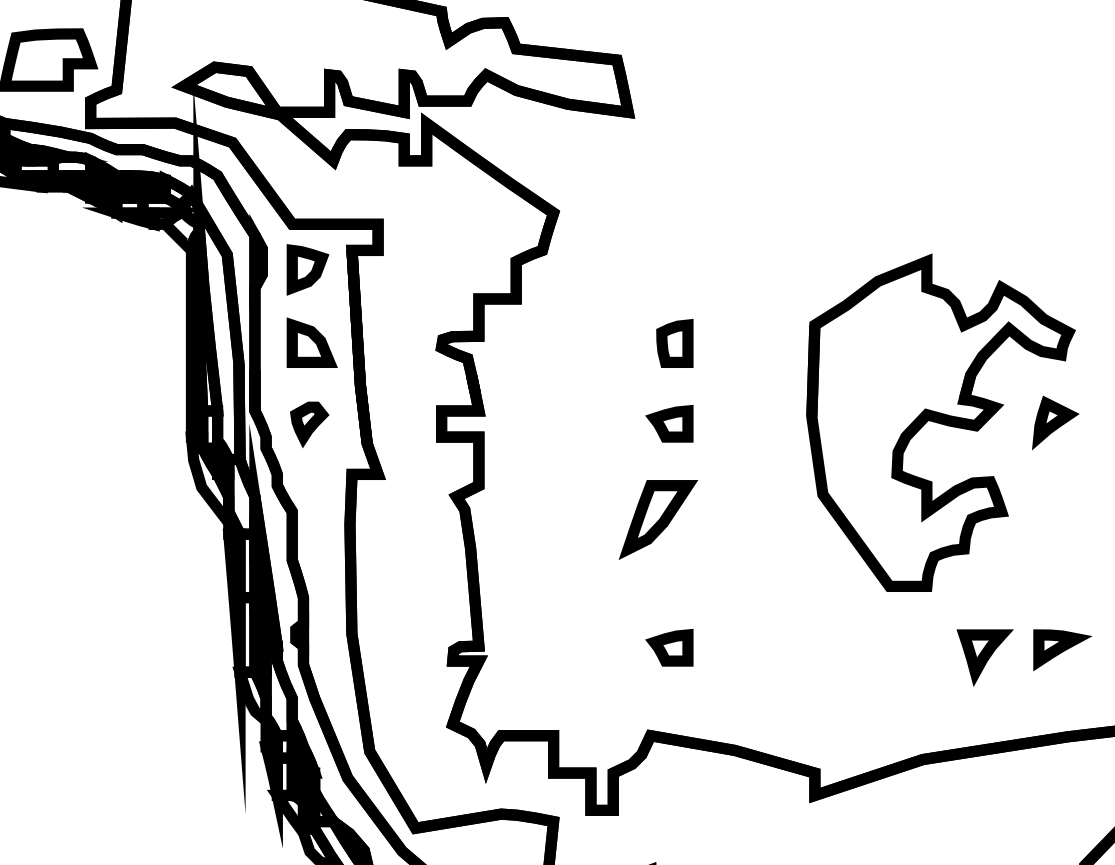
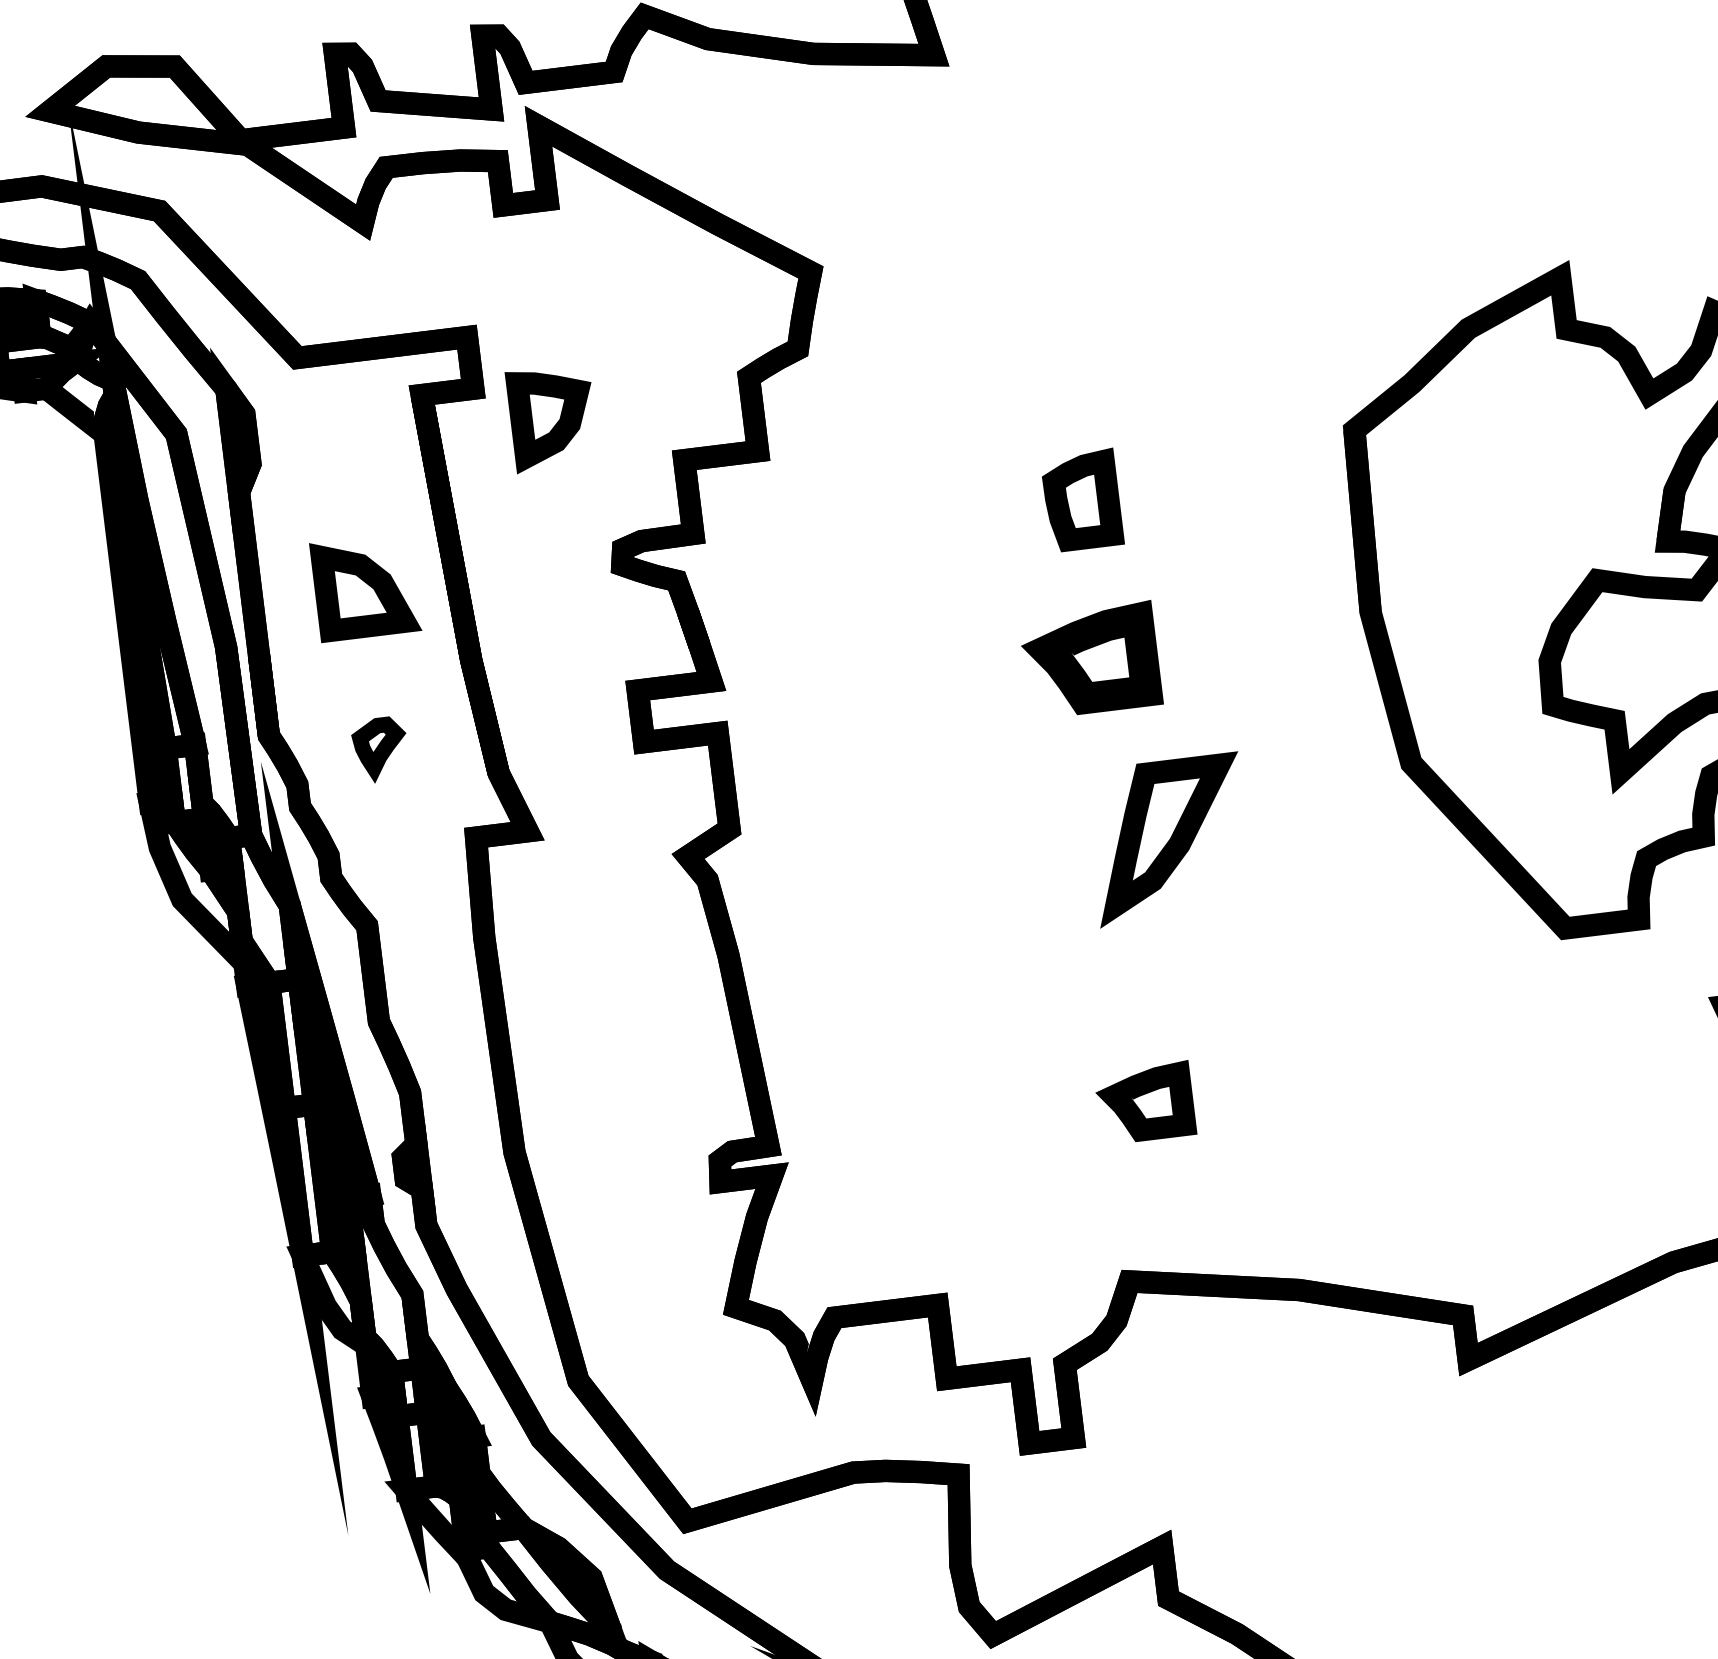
part: (307, 269) -> (551, 417), moved
part: (669, 423) -> (1091, 659), size x1.4
part: (309, 424) -> (379, 749), size x0.7
part: (657, 519) -> (1167, 839), moved

